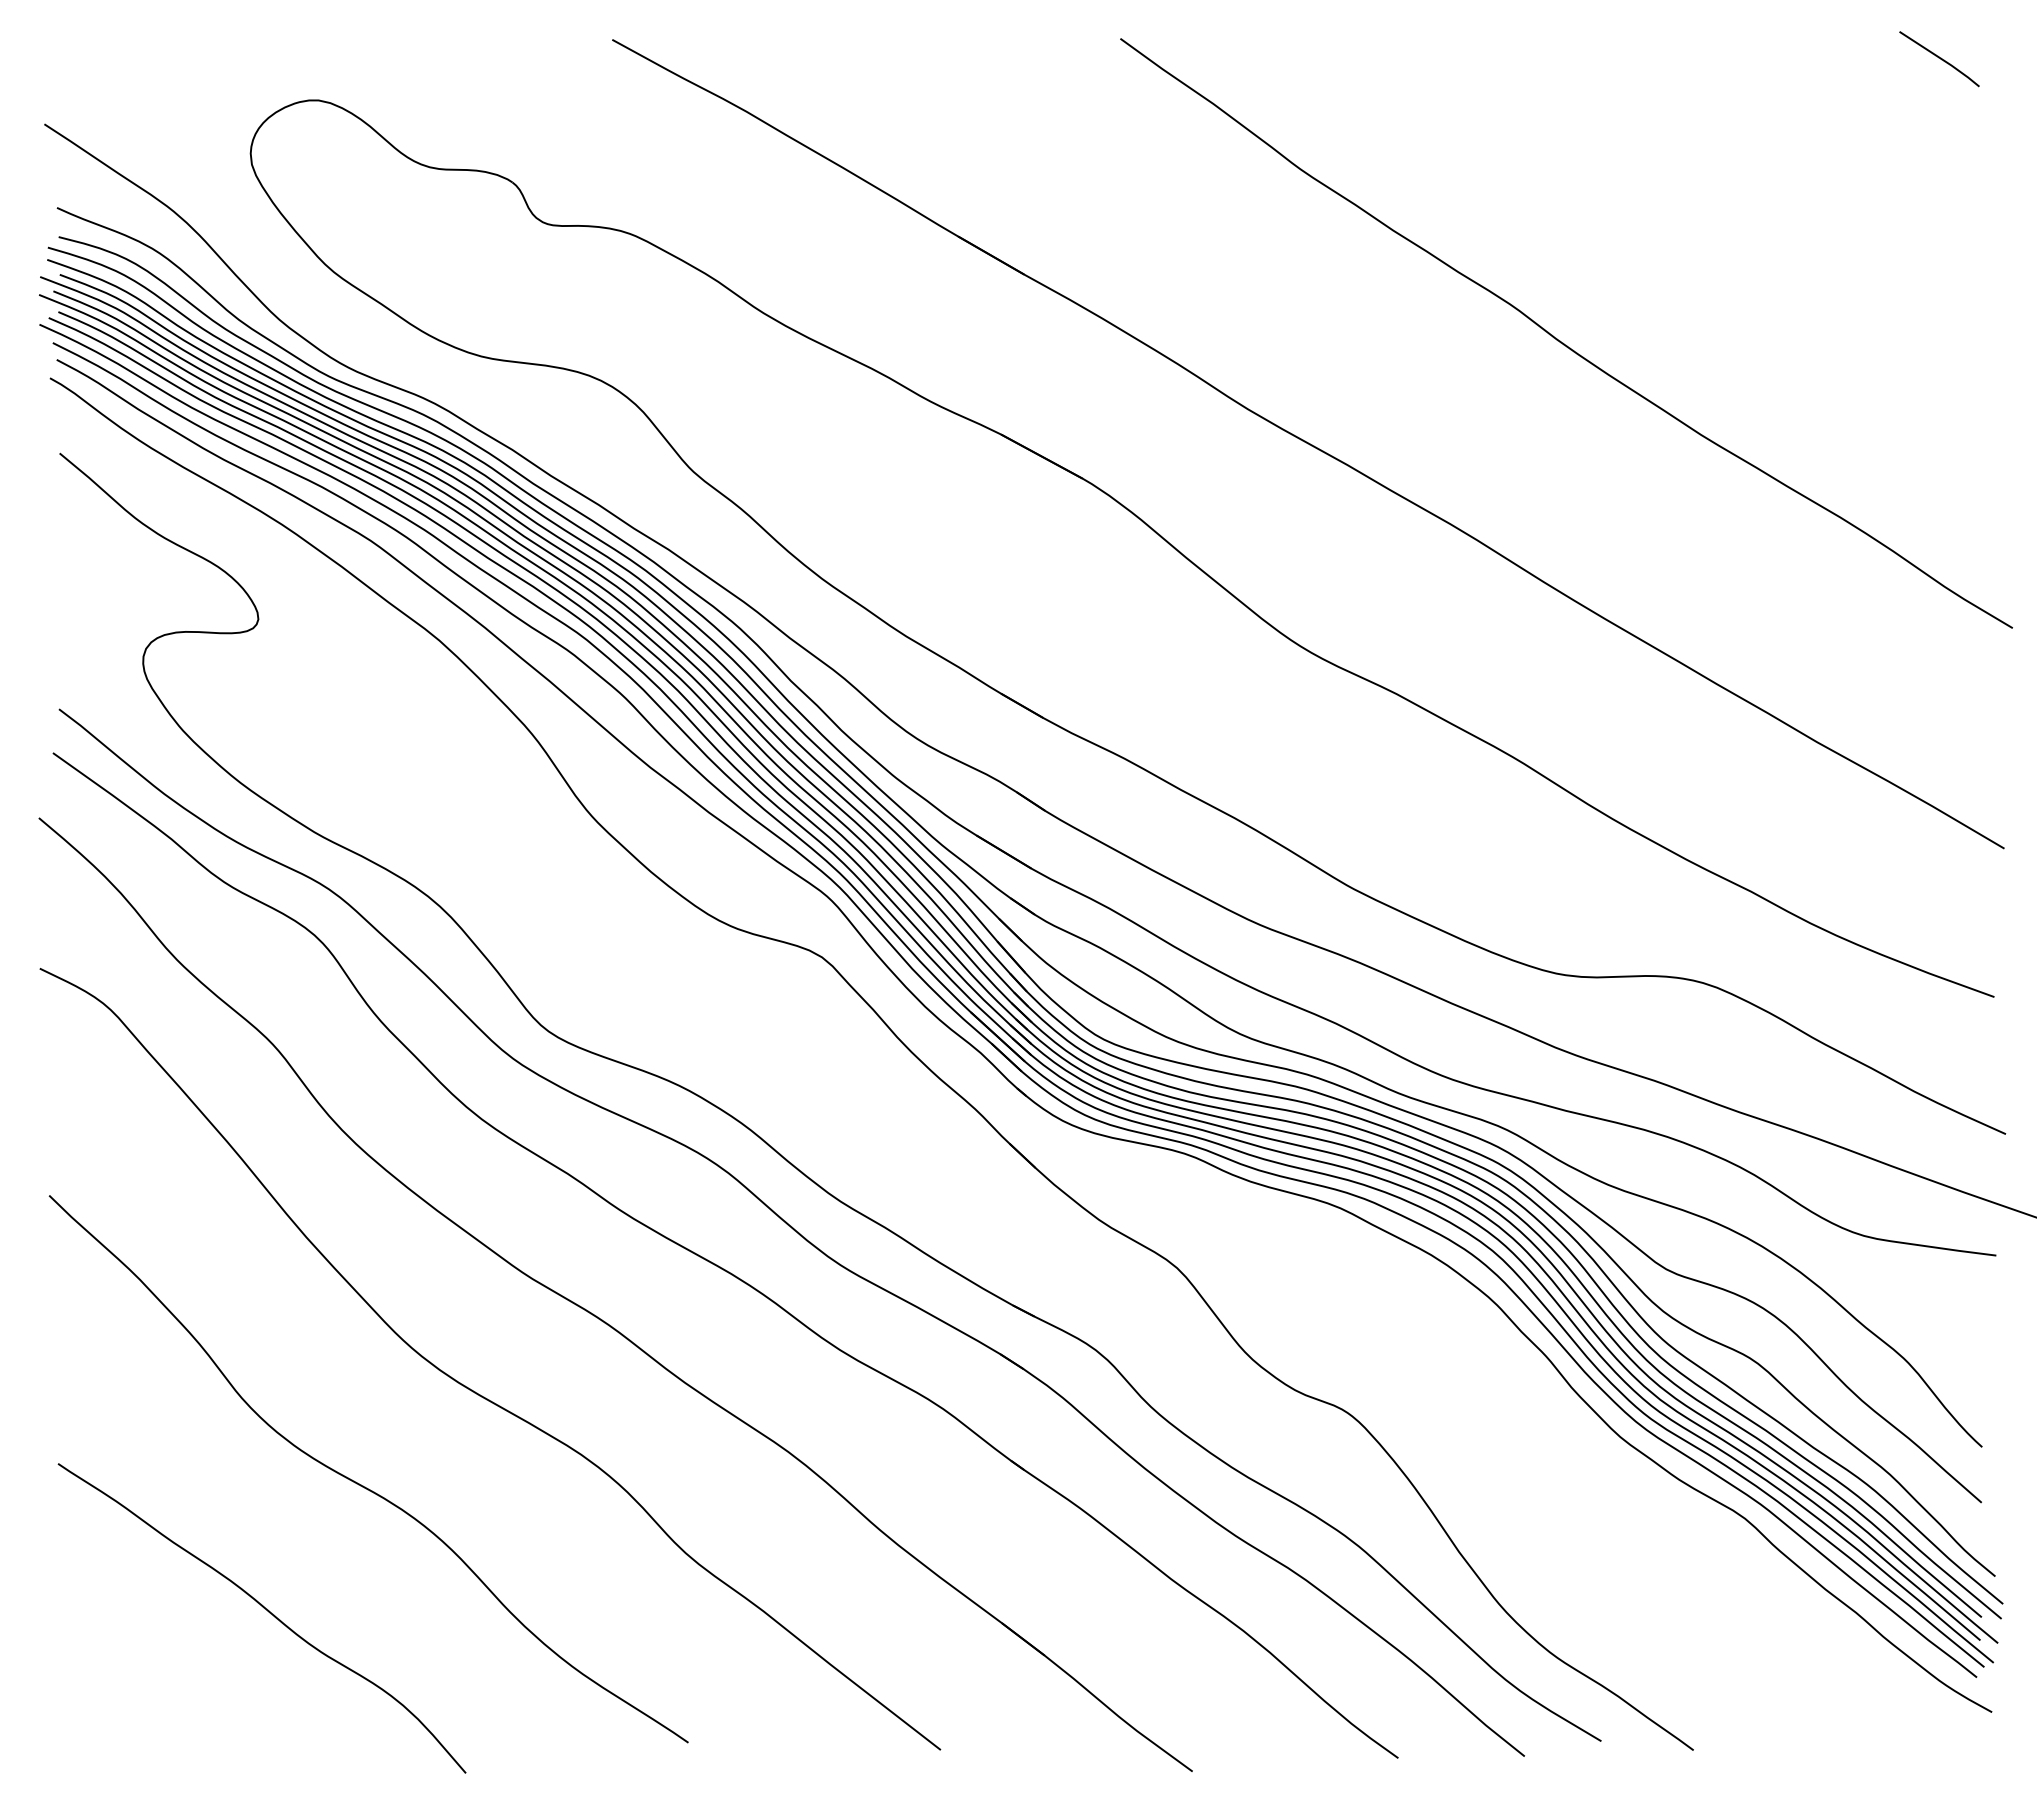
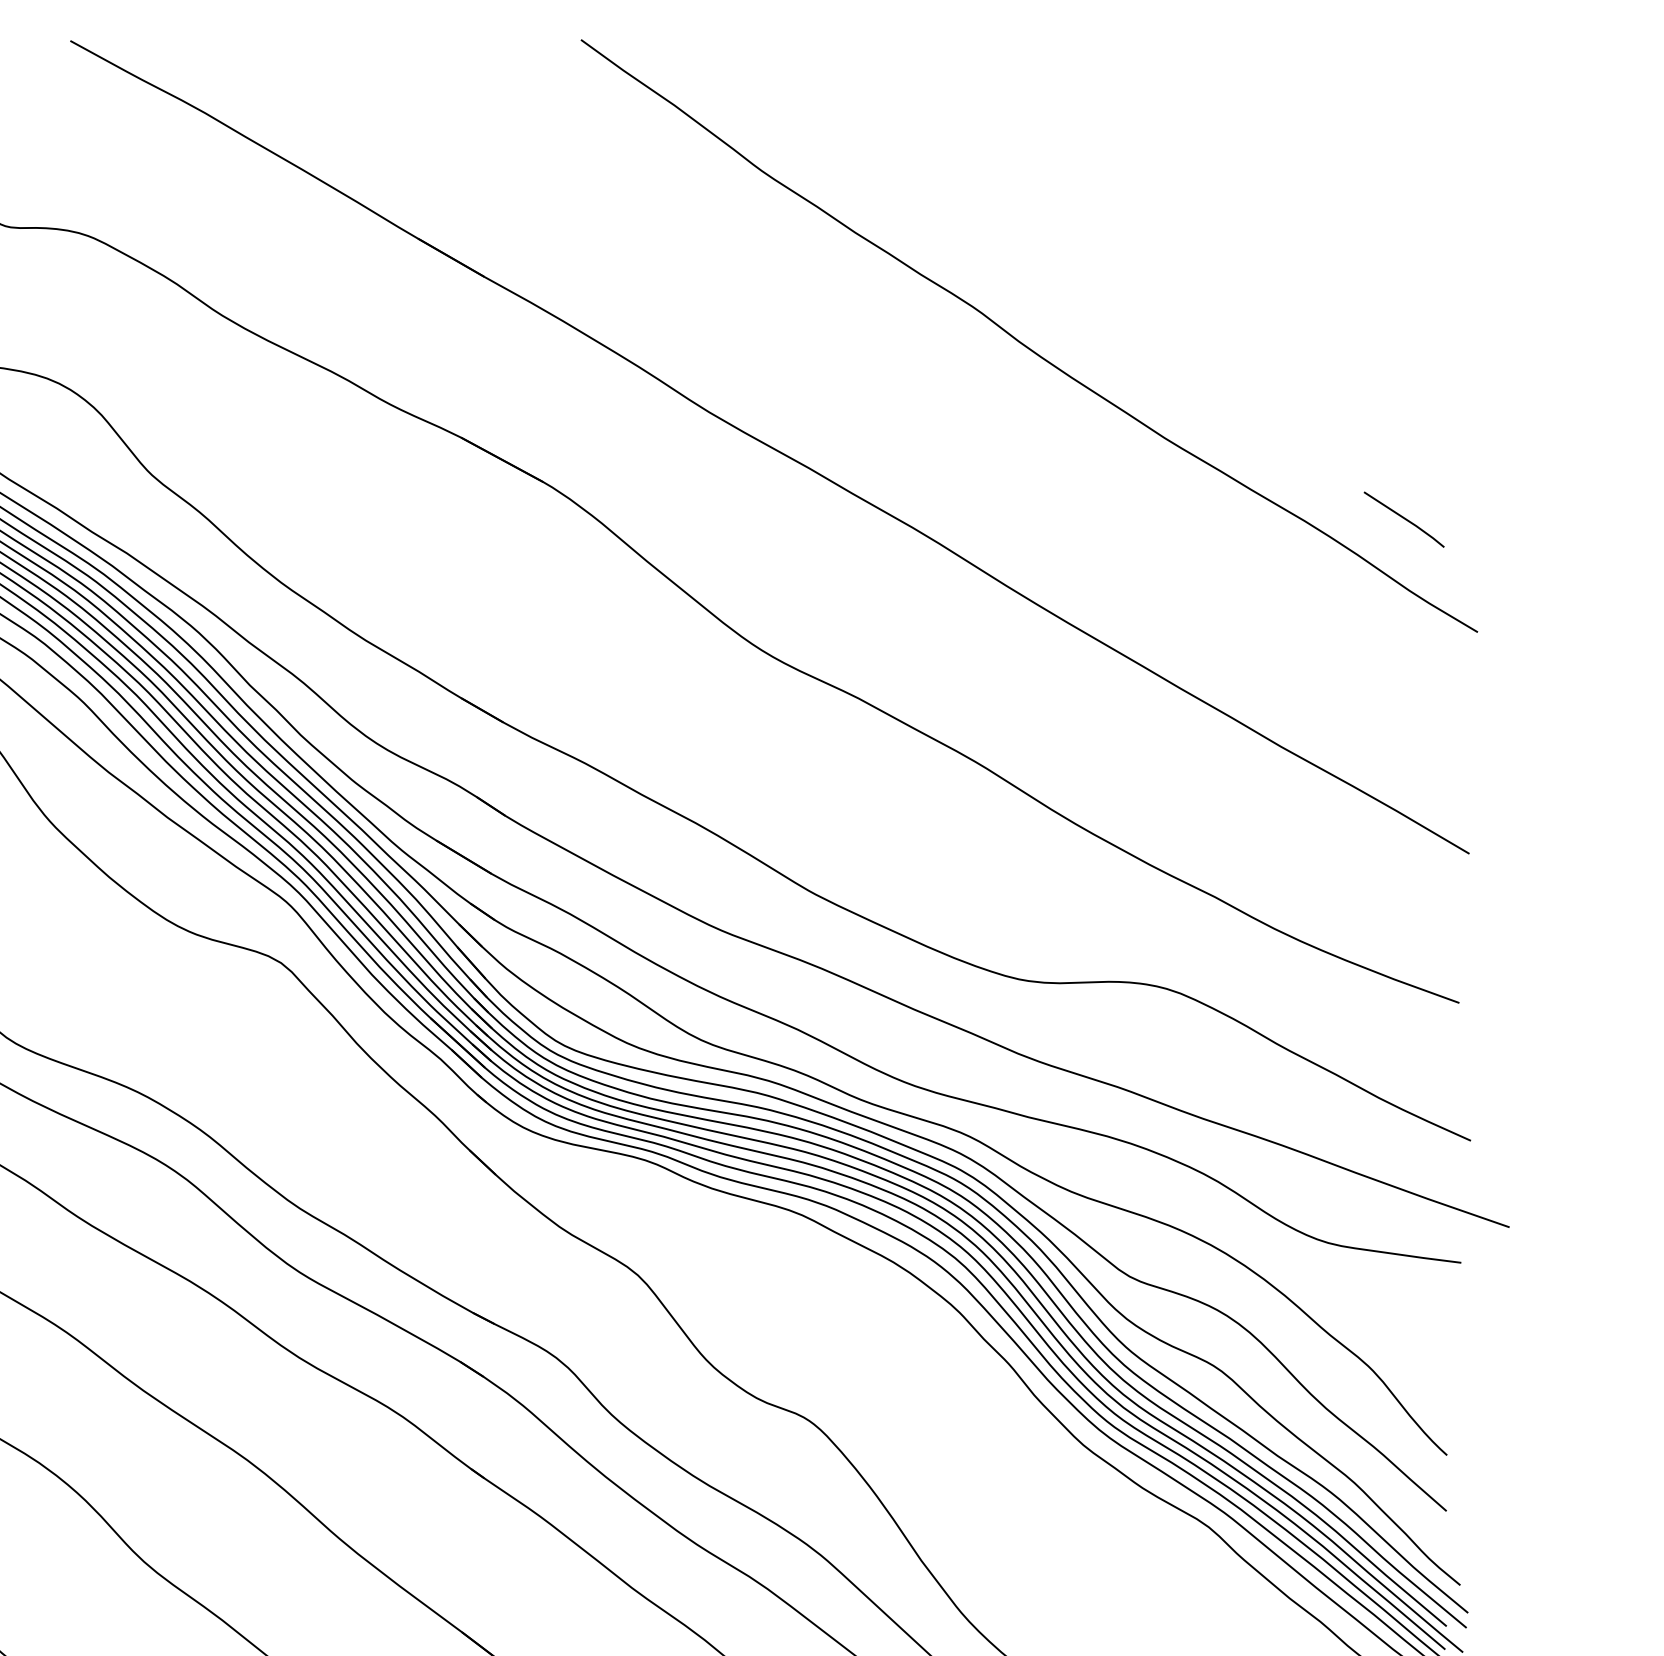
line: (1939, 58) -> (1404, 519), moved

